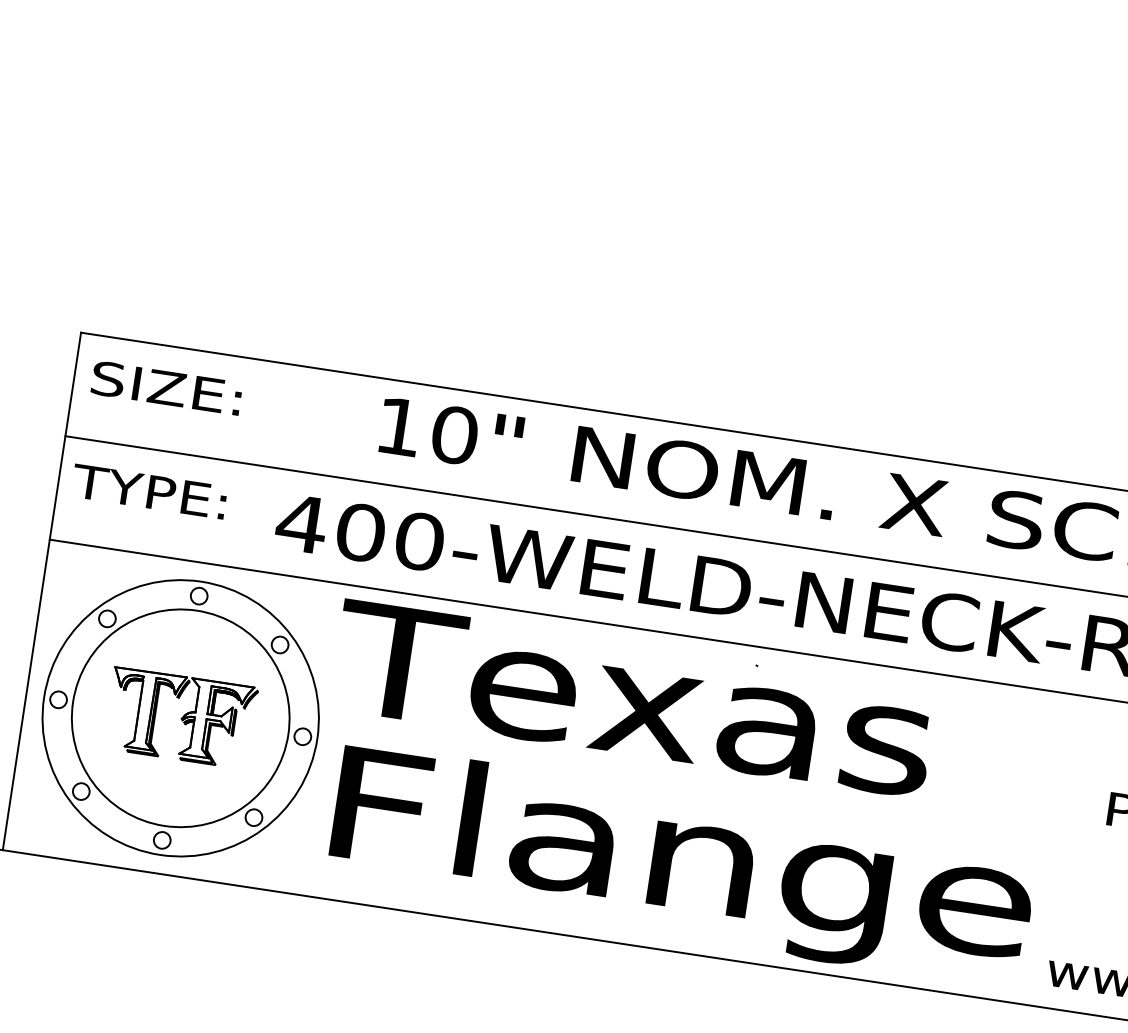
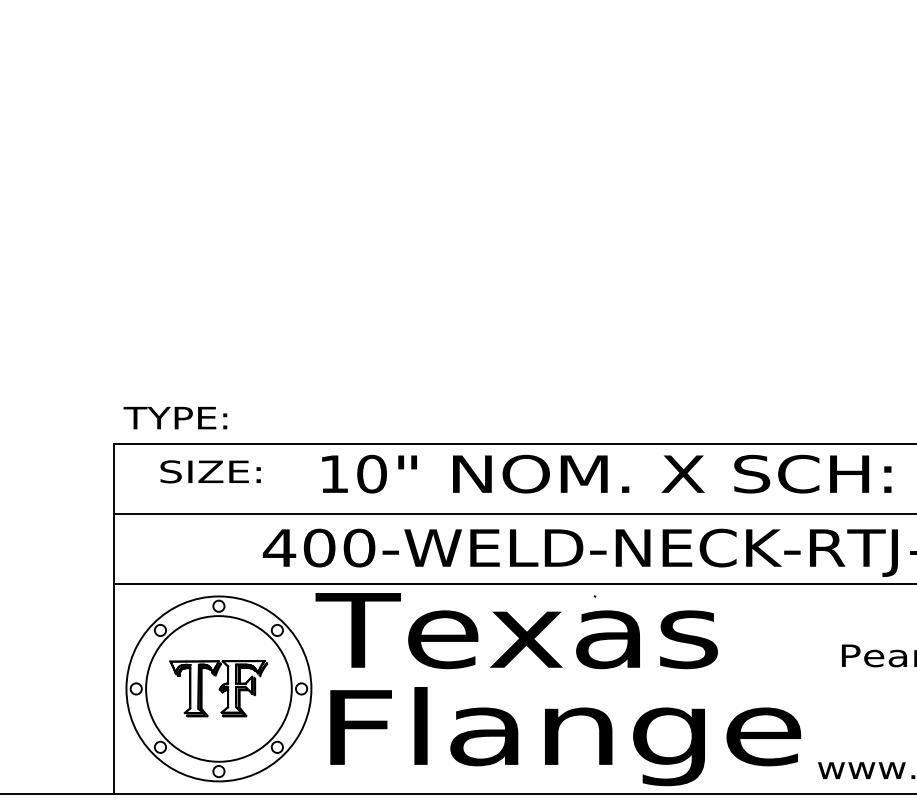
text: (166, 387) -> (210, 471), moved
text: (149, 490) -> (175, 417), moved

